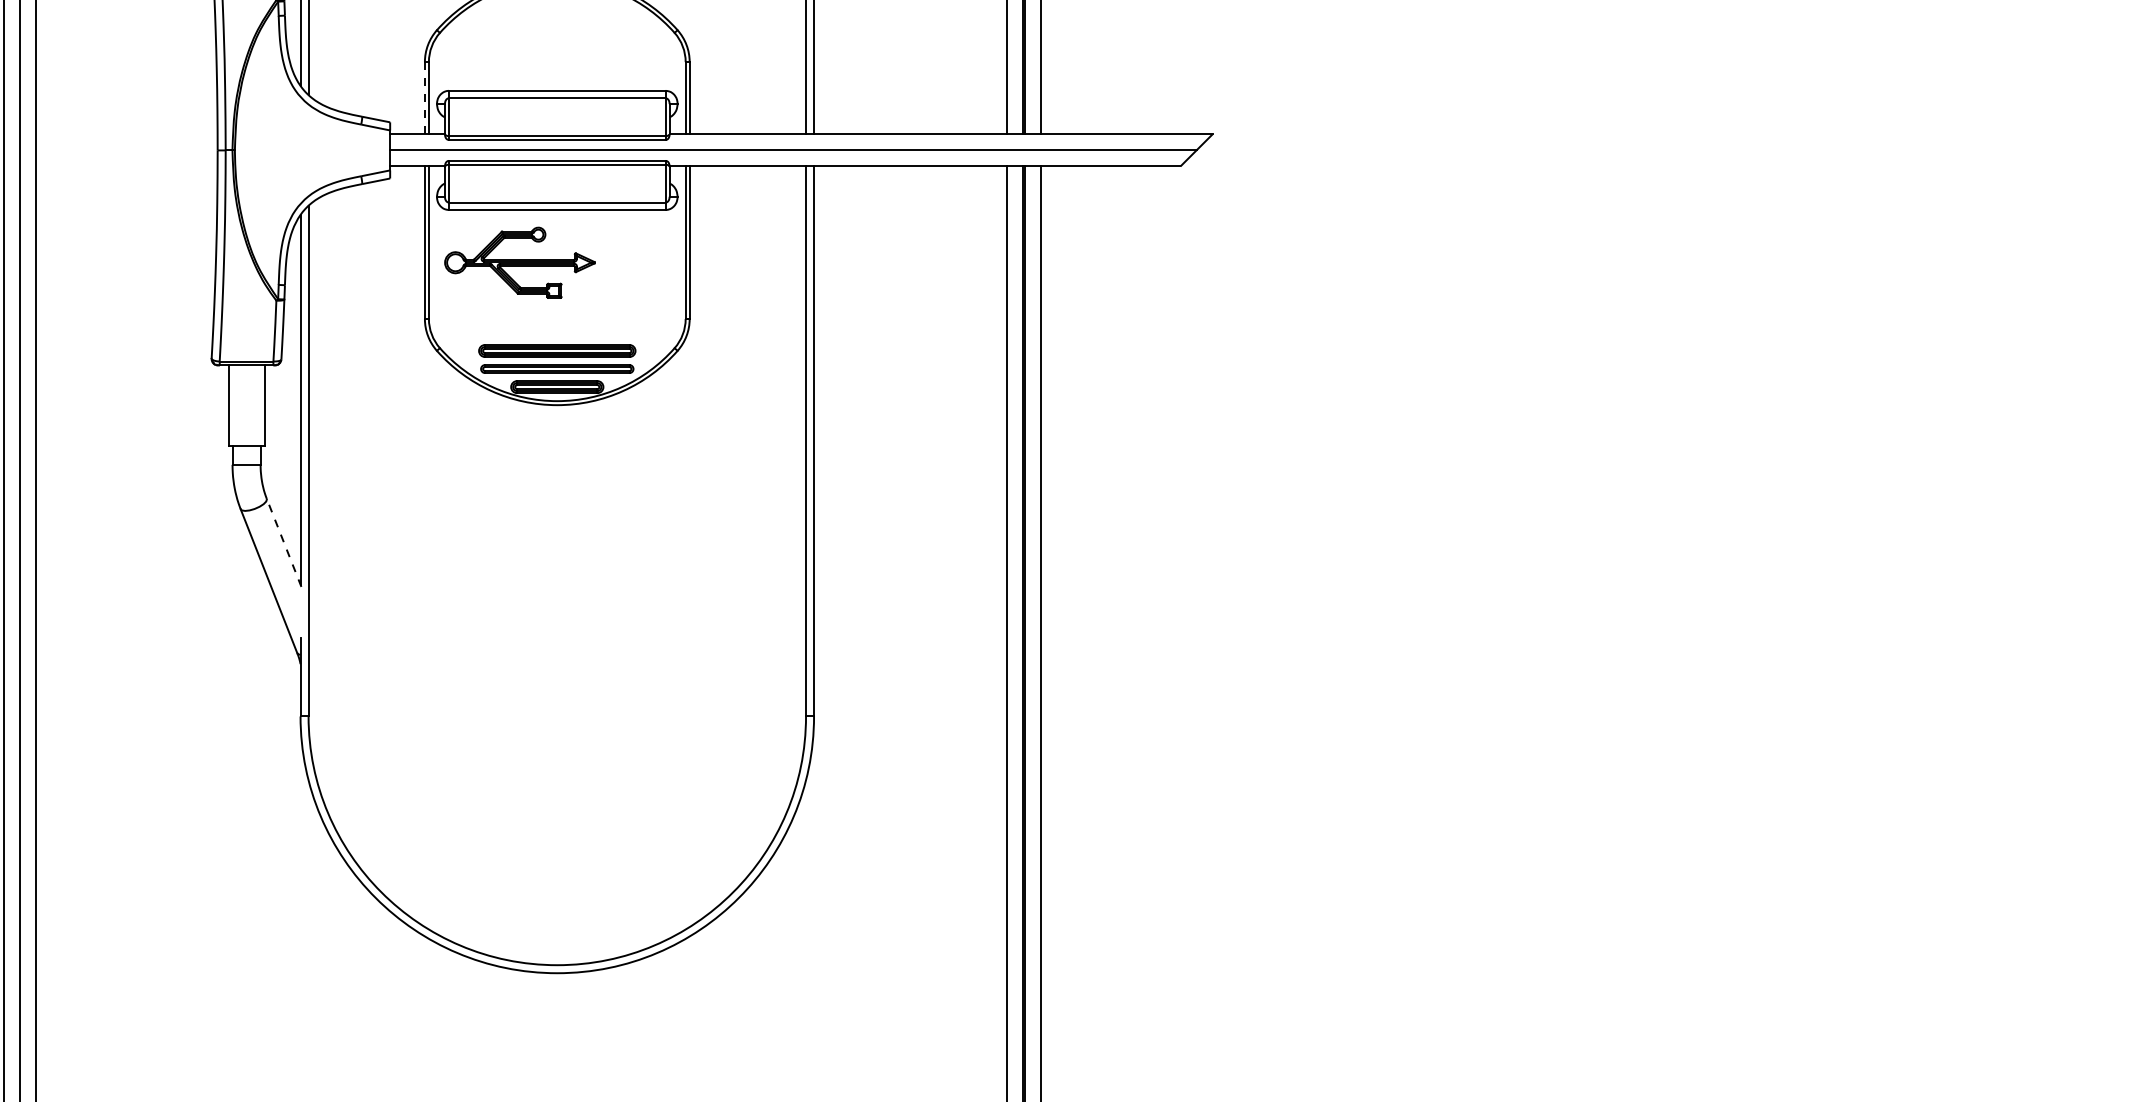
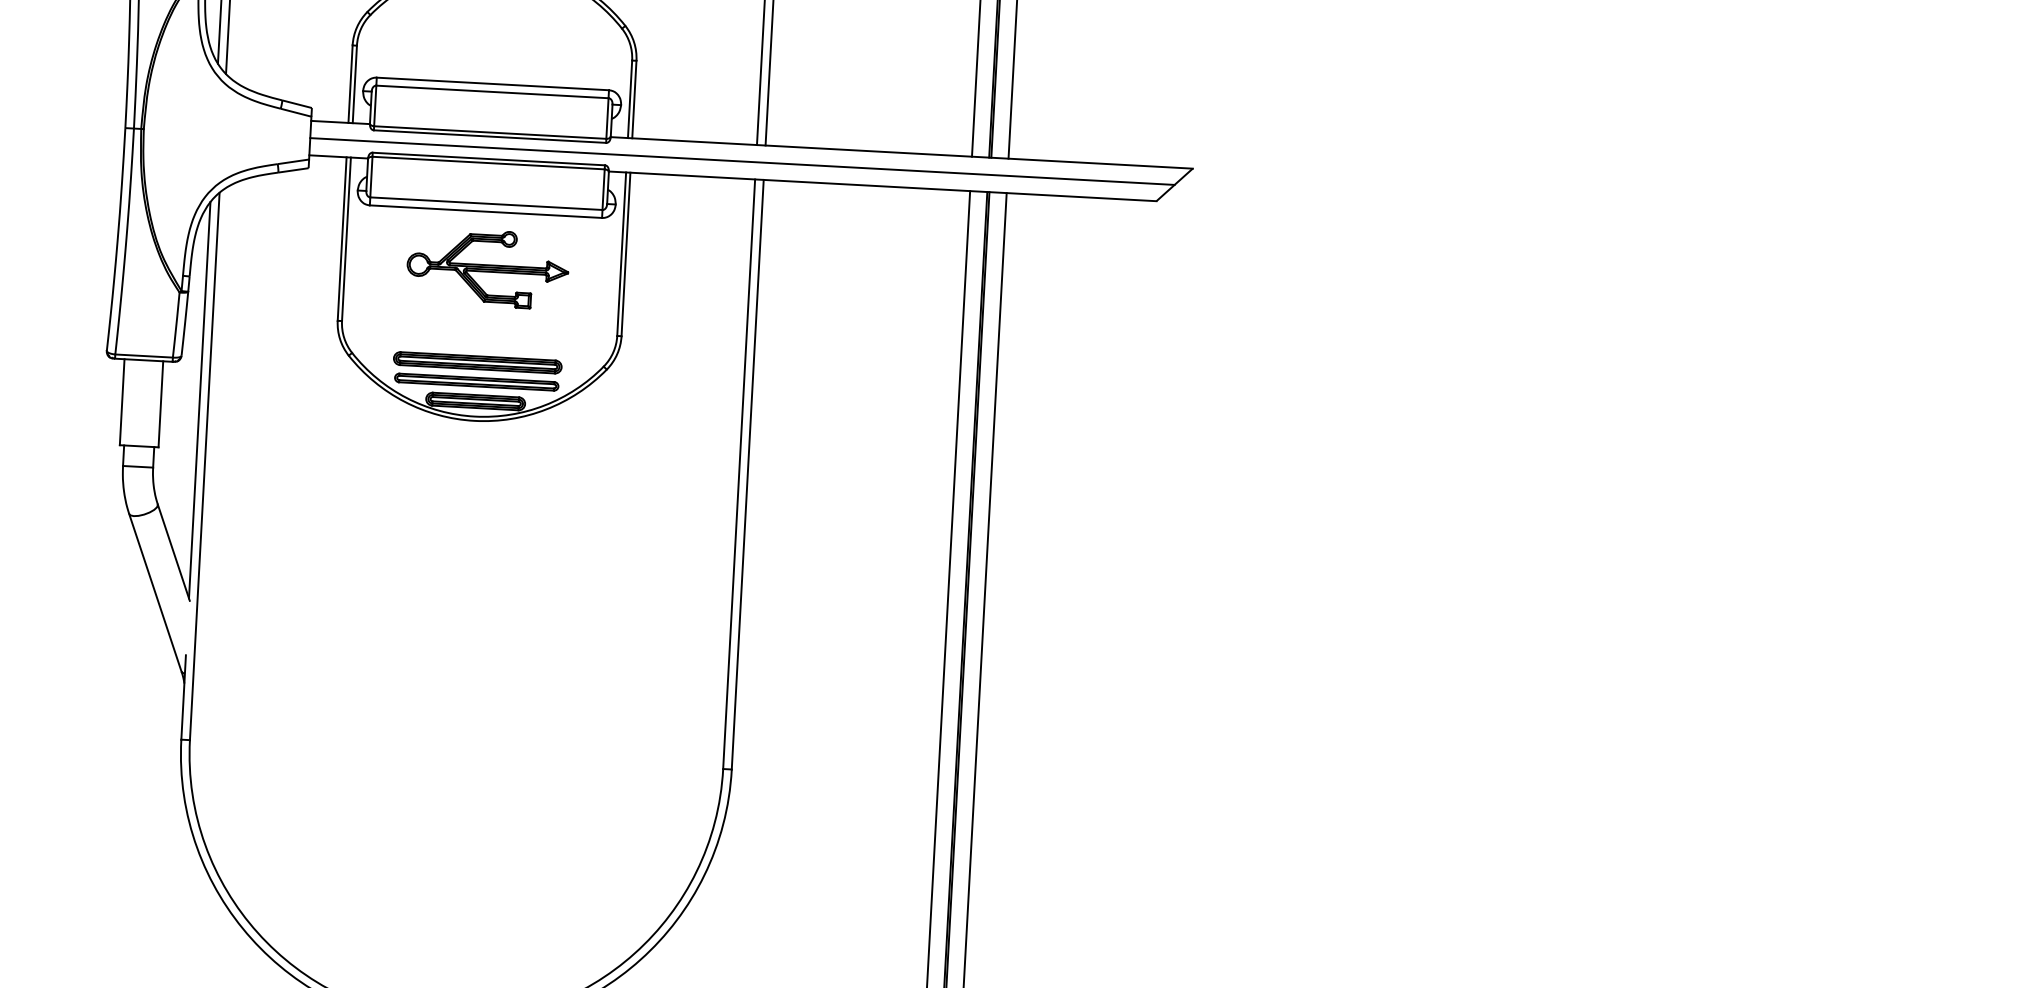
line: (424, 97) -> (350, 83), dashed -> solid
part: (519, 262) -> (487, 268), moved
line: (283, 542) -> (173, 552), dashed -> solid

